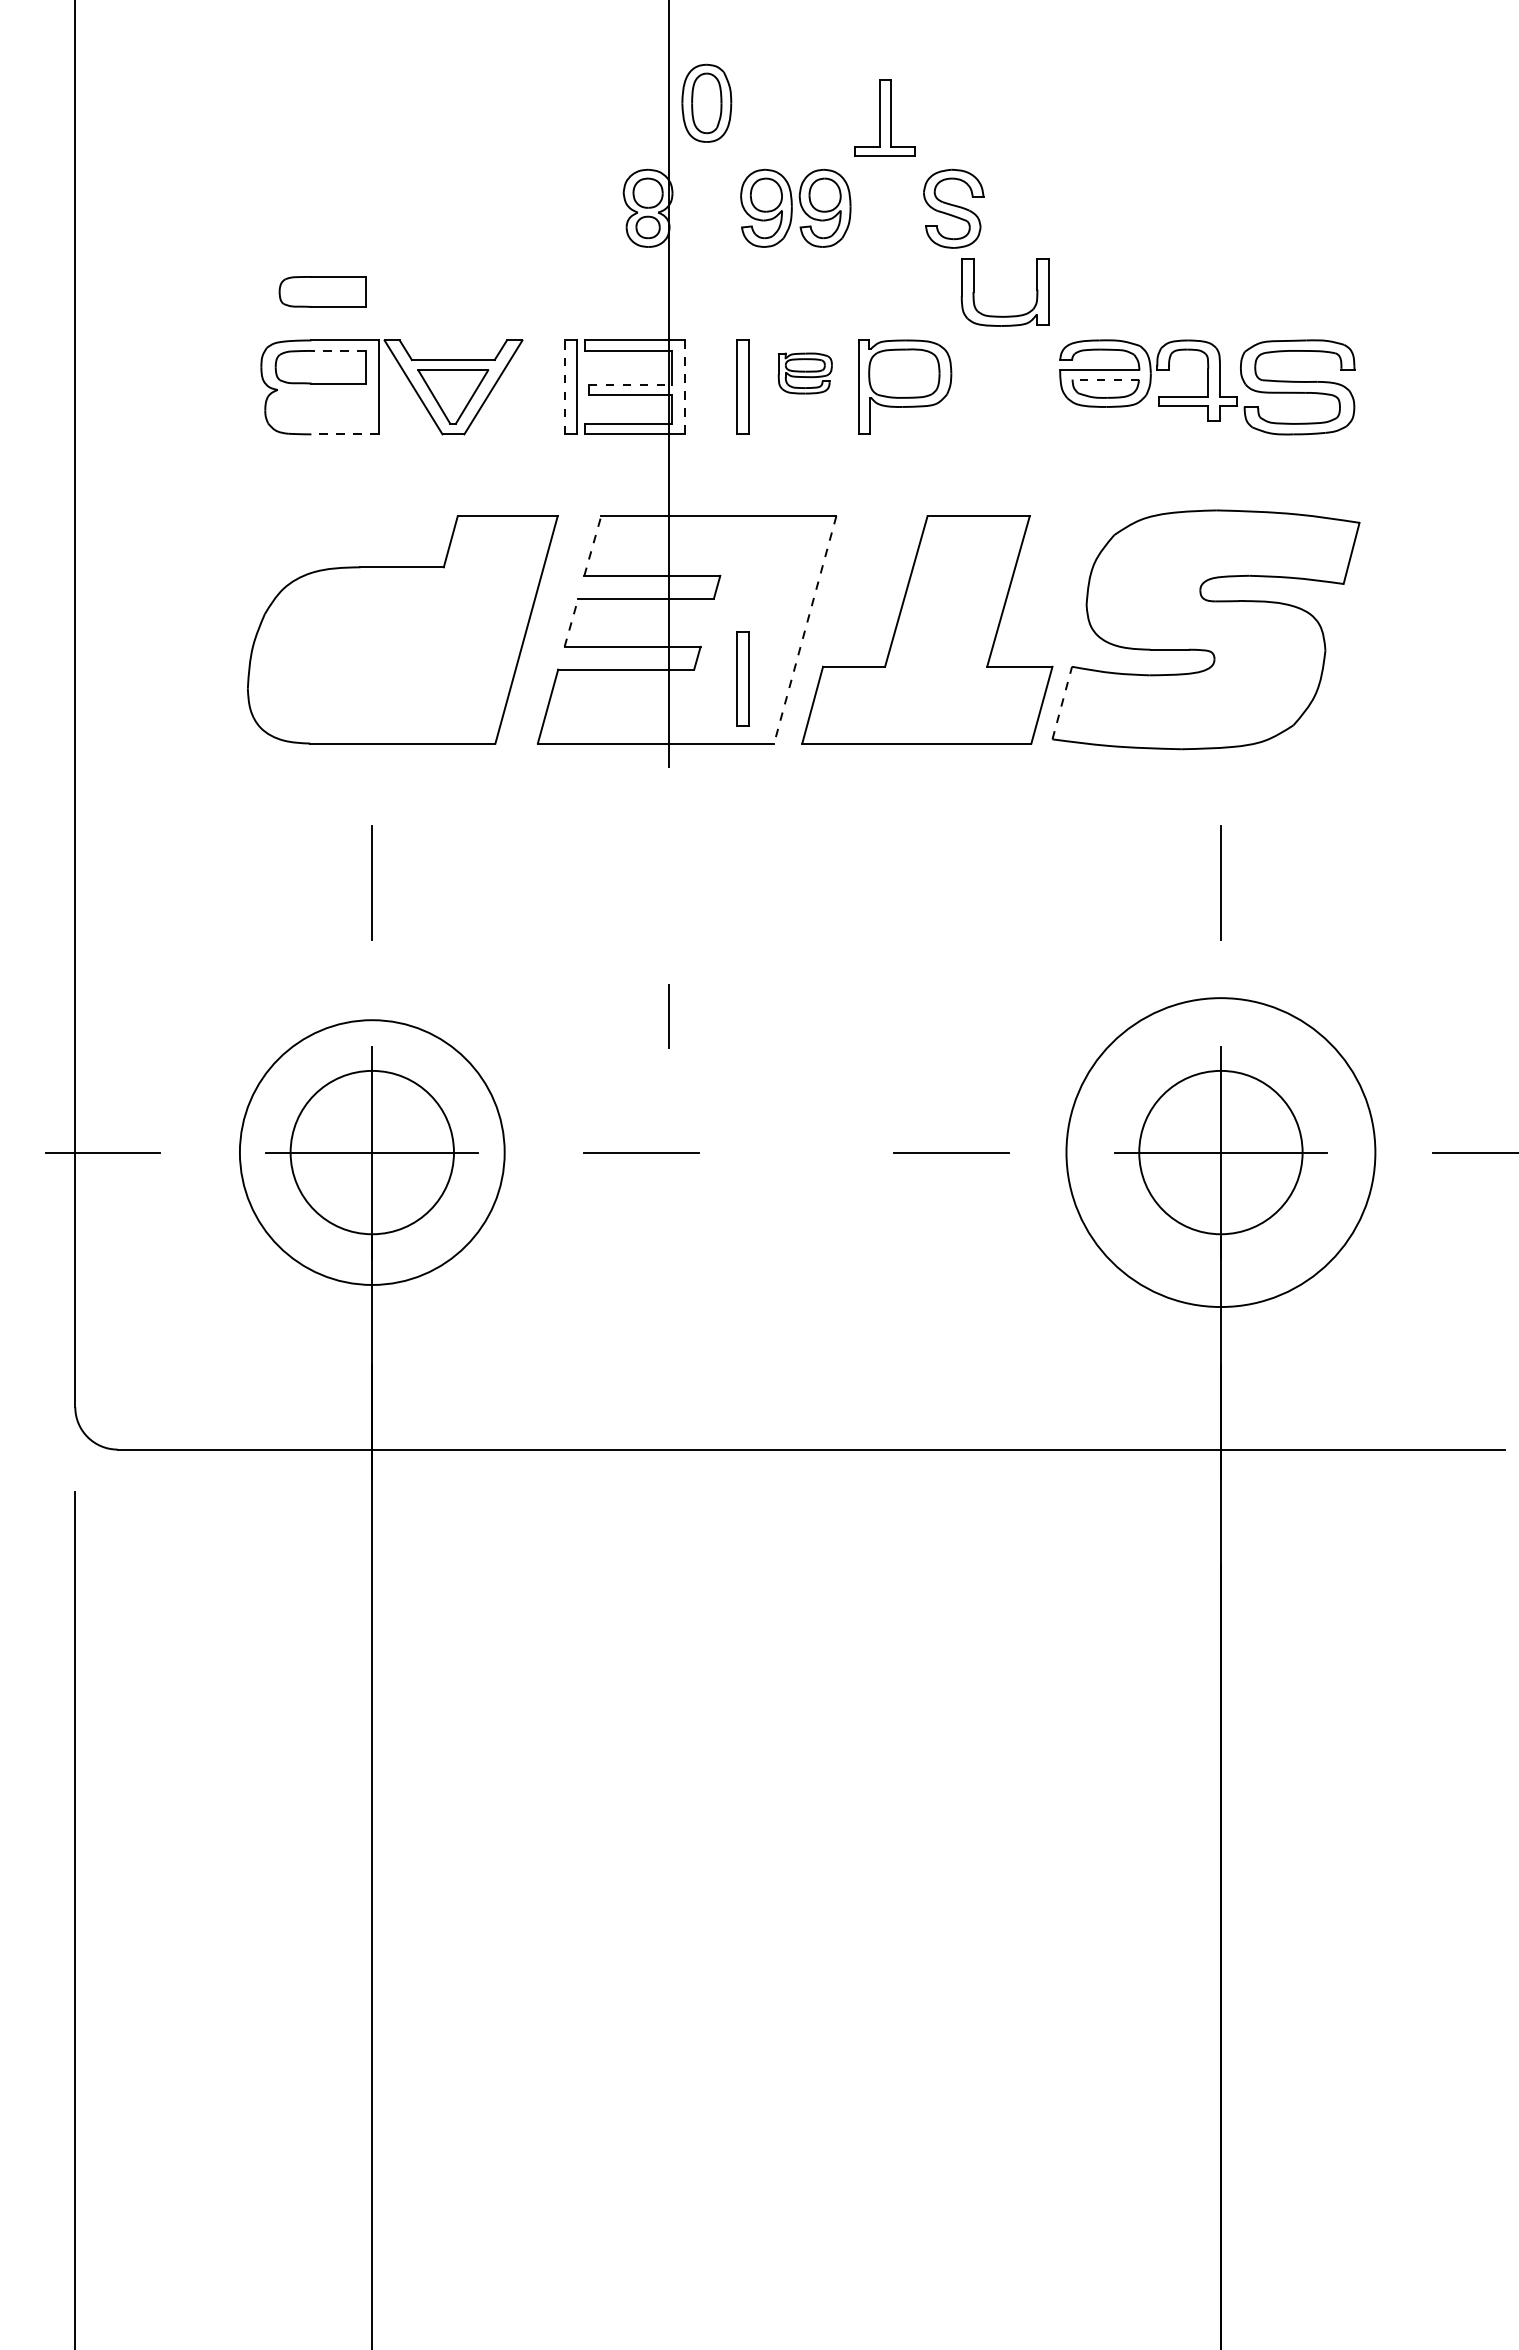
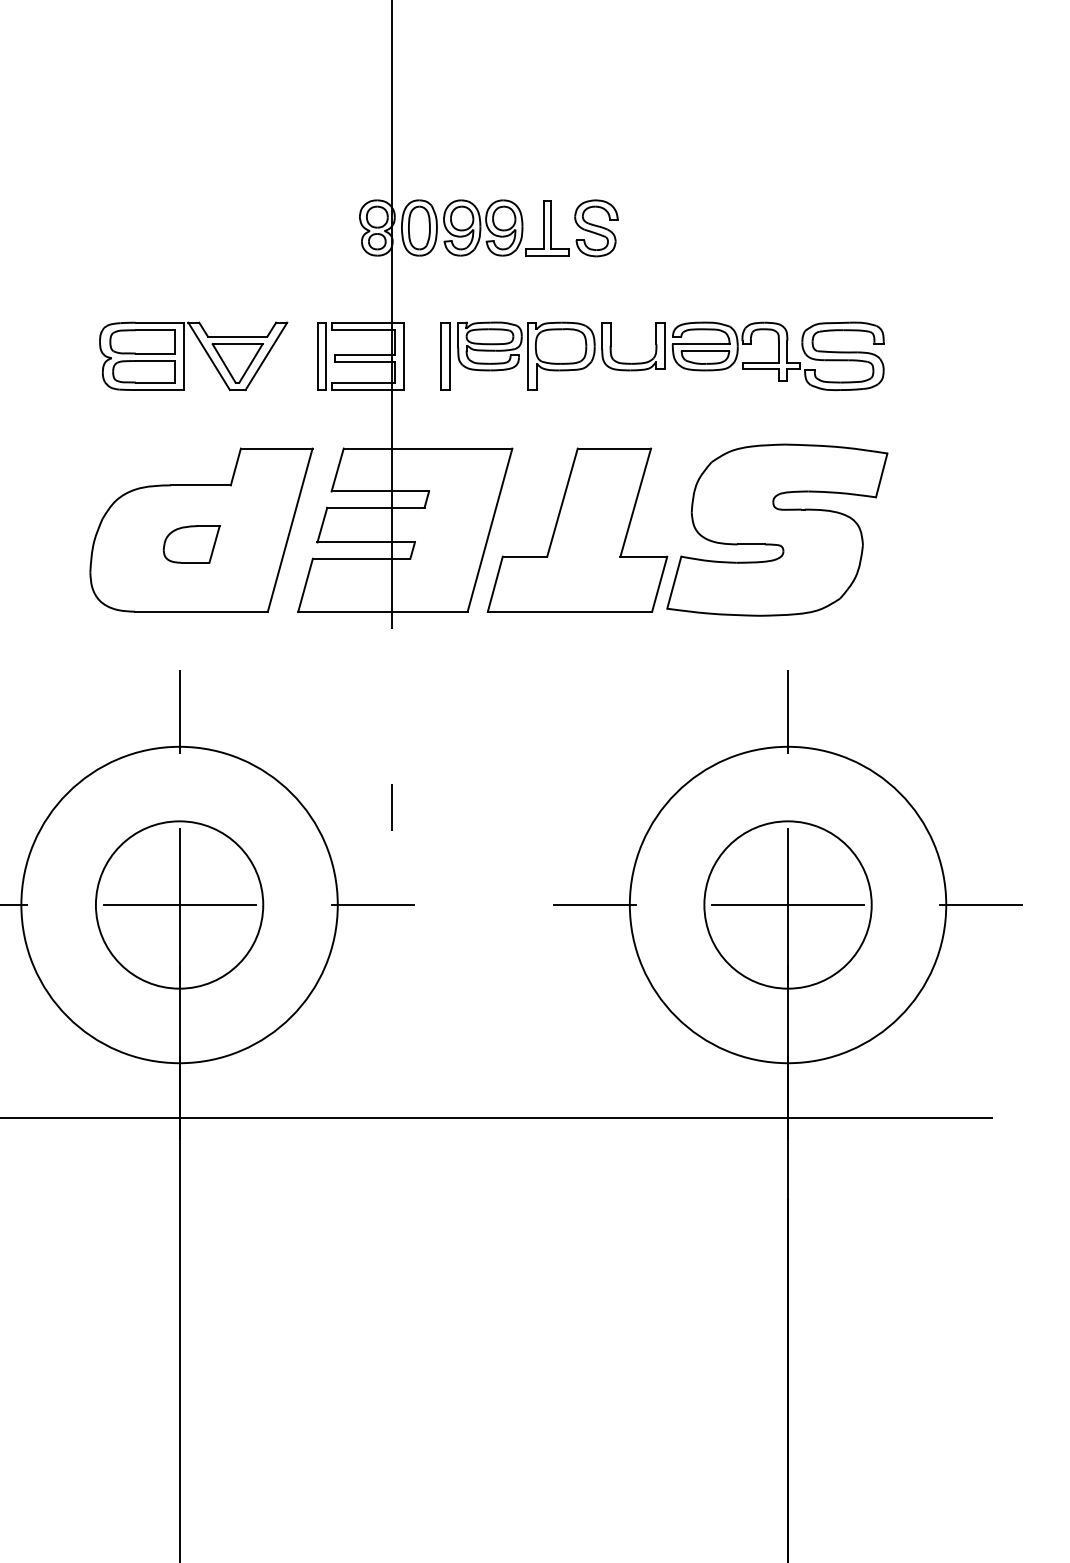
part: (706, 102) -> (419, 227), moved
part: (884, 117) -> (546, 228), moved
part: (322, 291) -> (143, 371), moved
part: (1004, 315) -> (632, 362), moved
line: (338, 350) -> (155, 329), dashed -> solid
part: (805, 373) -> (490, 346), size x1.67
line: (1105, 379) -> (705, 350), dashed -> solid
line: (630, 384) -> (364, 354), dashed -> solid
line: (565, 387) -> (318, 356), dashed -> solid
line: (685, 387) -> (404, 356), dashed -> solid
line: (345, 434) -> (160, 390), dashed -> solid
line: (592, 545) -> (337, 469), dashed -> solid
line: (571, 622) -> (322, 524), dashed -> solid
line: (805, 629) -> (490, 529), dashed -> solid
part: (389, 649) -> (191, 544), added
part: (742, 678) -> (445, 565), removed
line: (1062, 703) -> (674, 583), dashed -> solid
circle: (371, 1152) -> (179, 904), size x1.43
circle: (371, 1152) -> (179, 904), size x1.67
circle: (1220, 1152) -> (787, 904), size x1.43
circle: (1220, 1152) -> (787, 904), size x1.43

